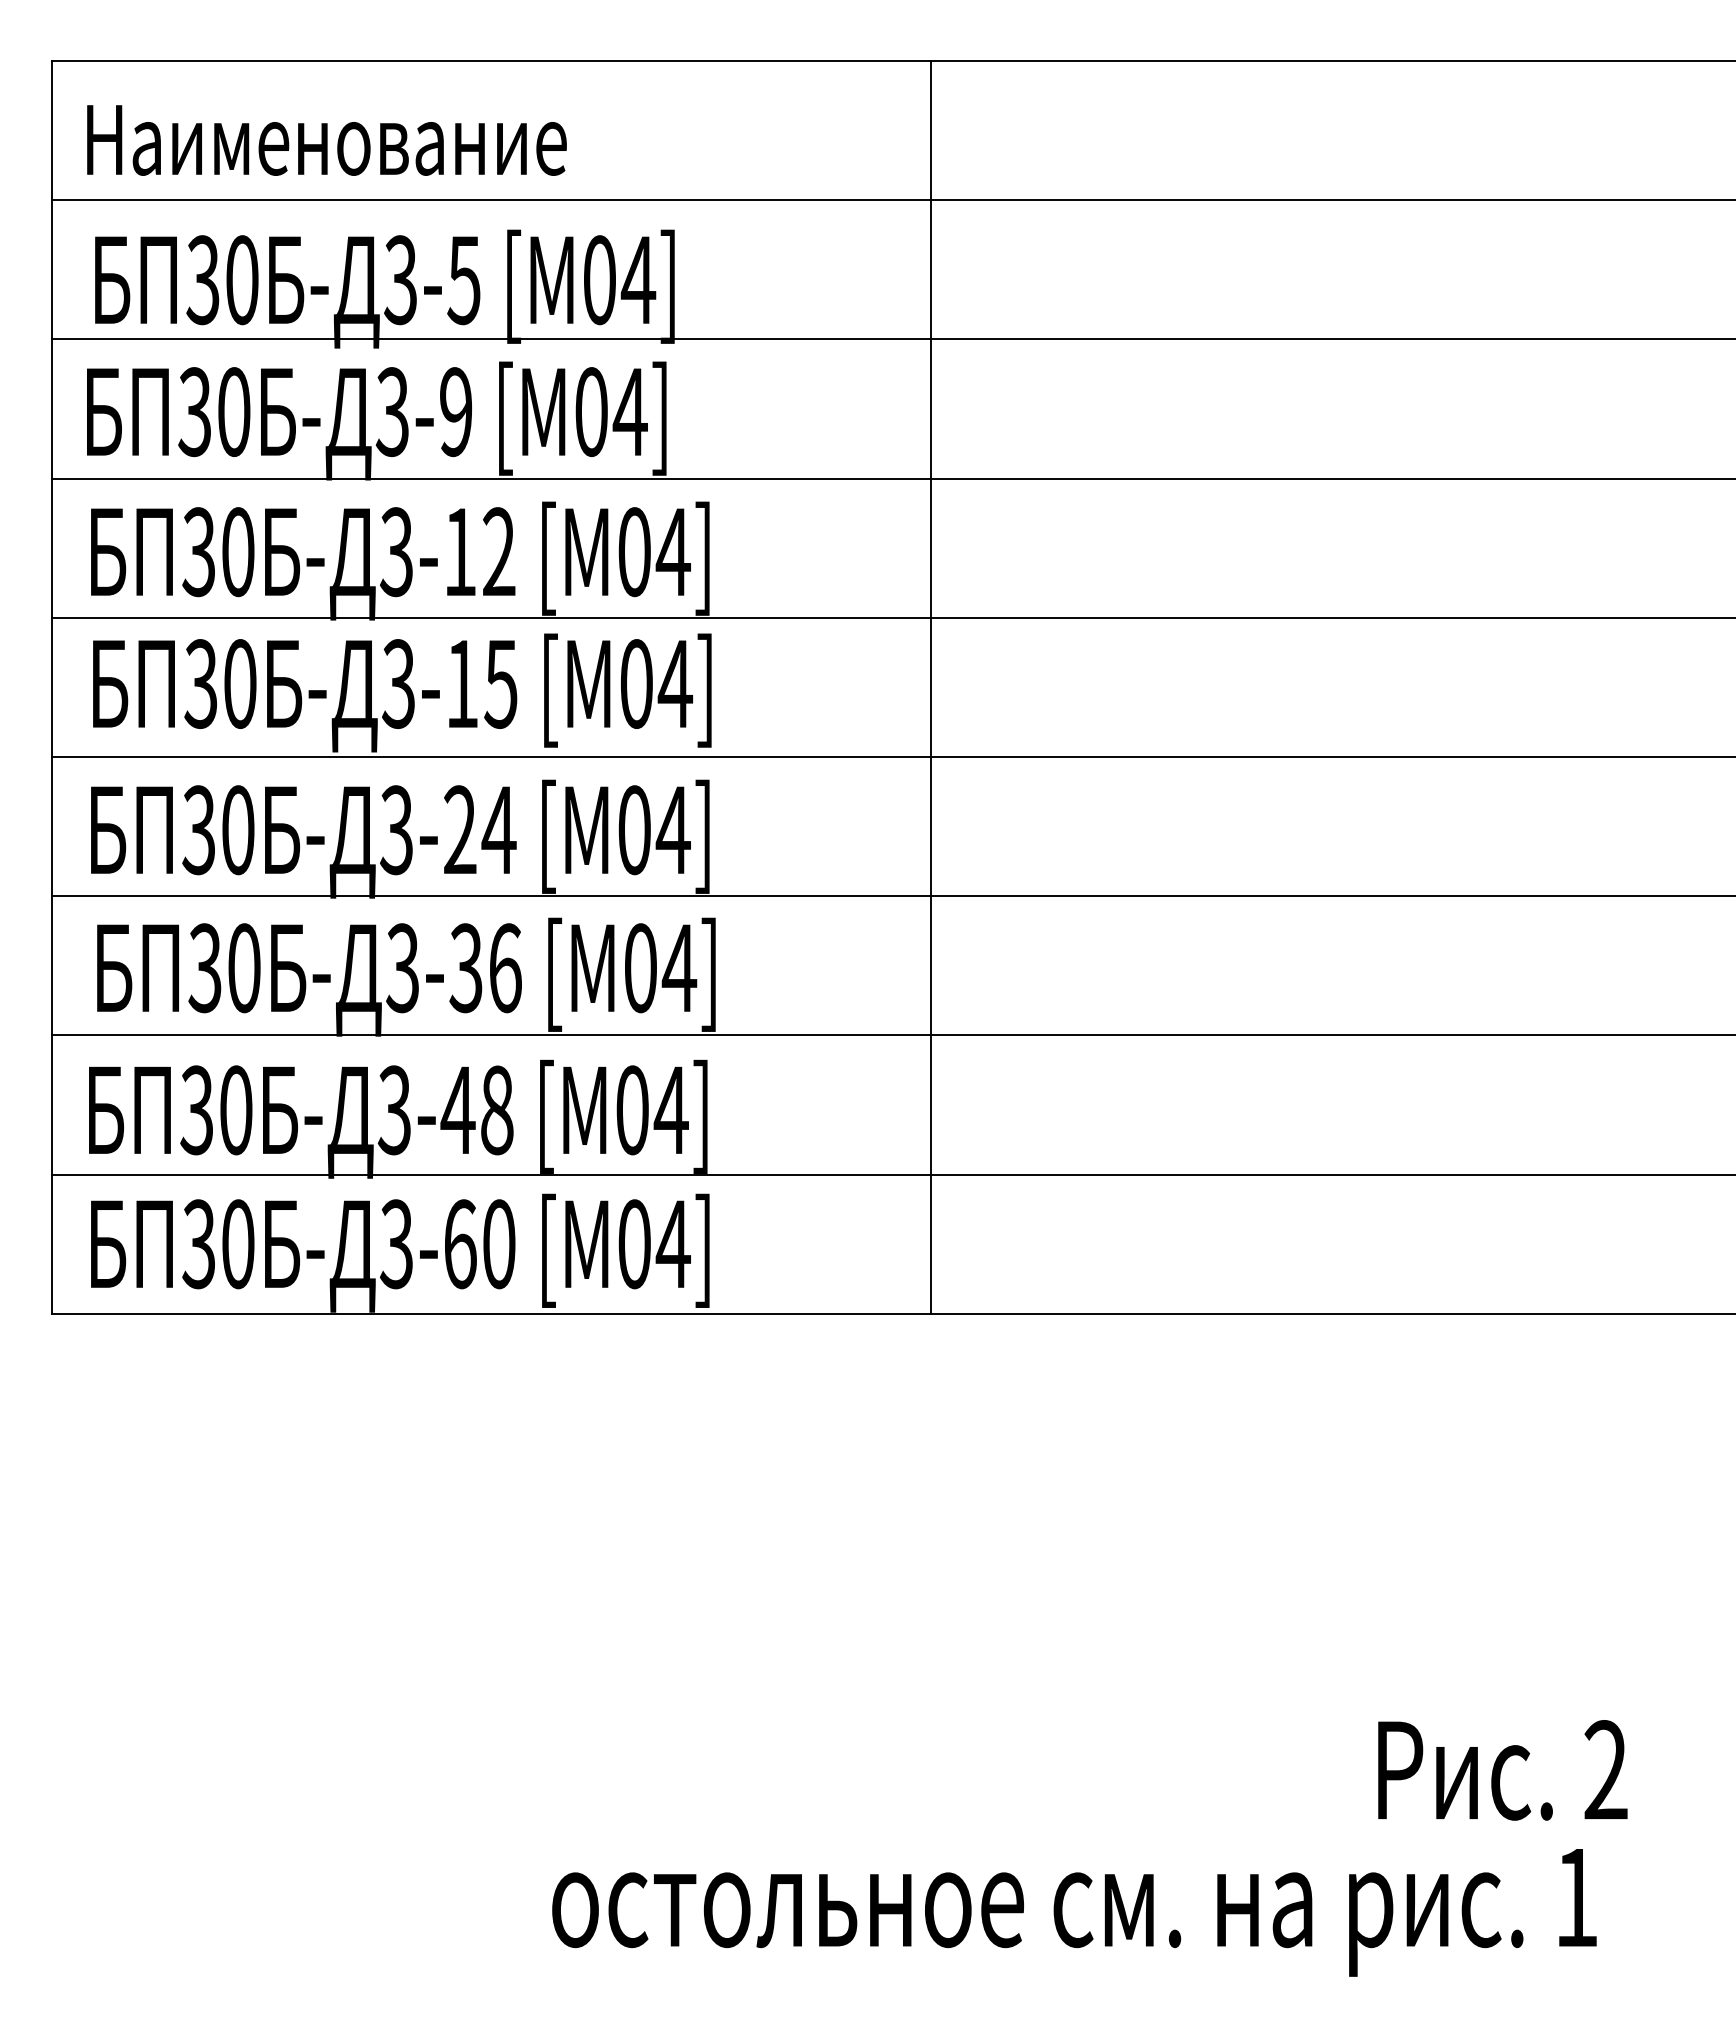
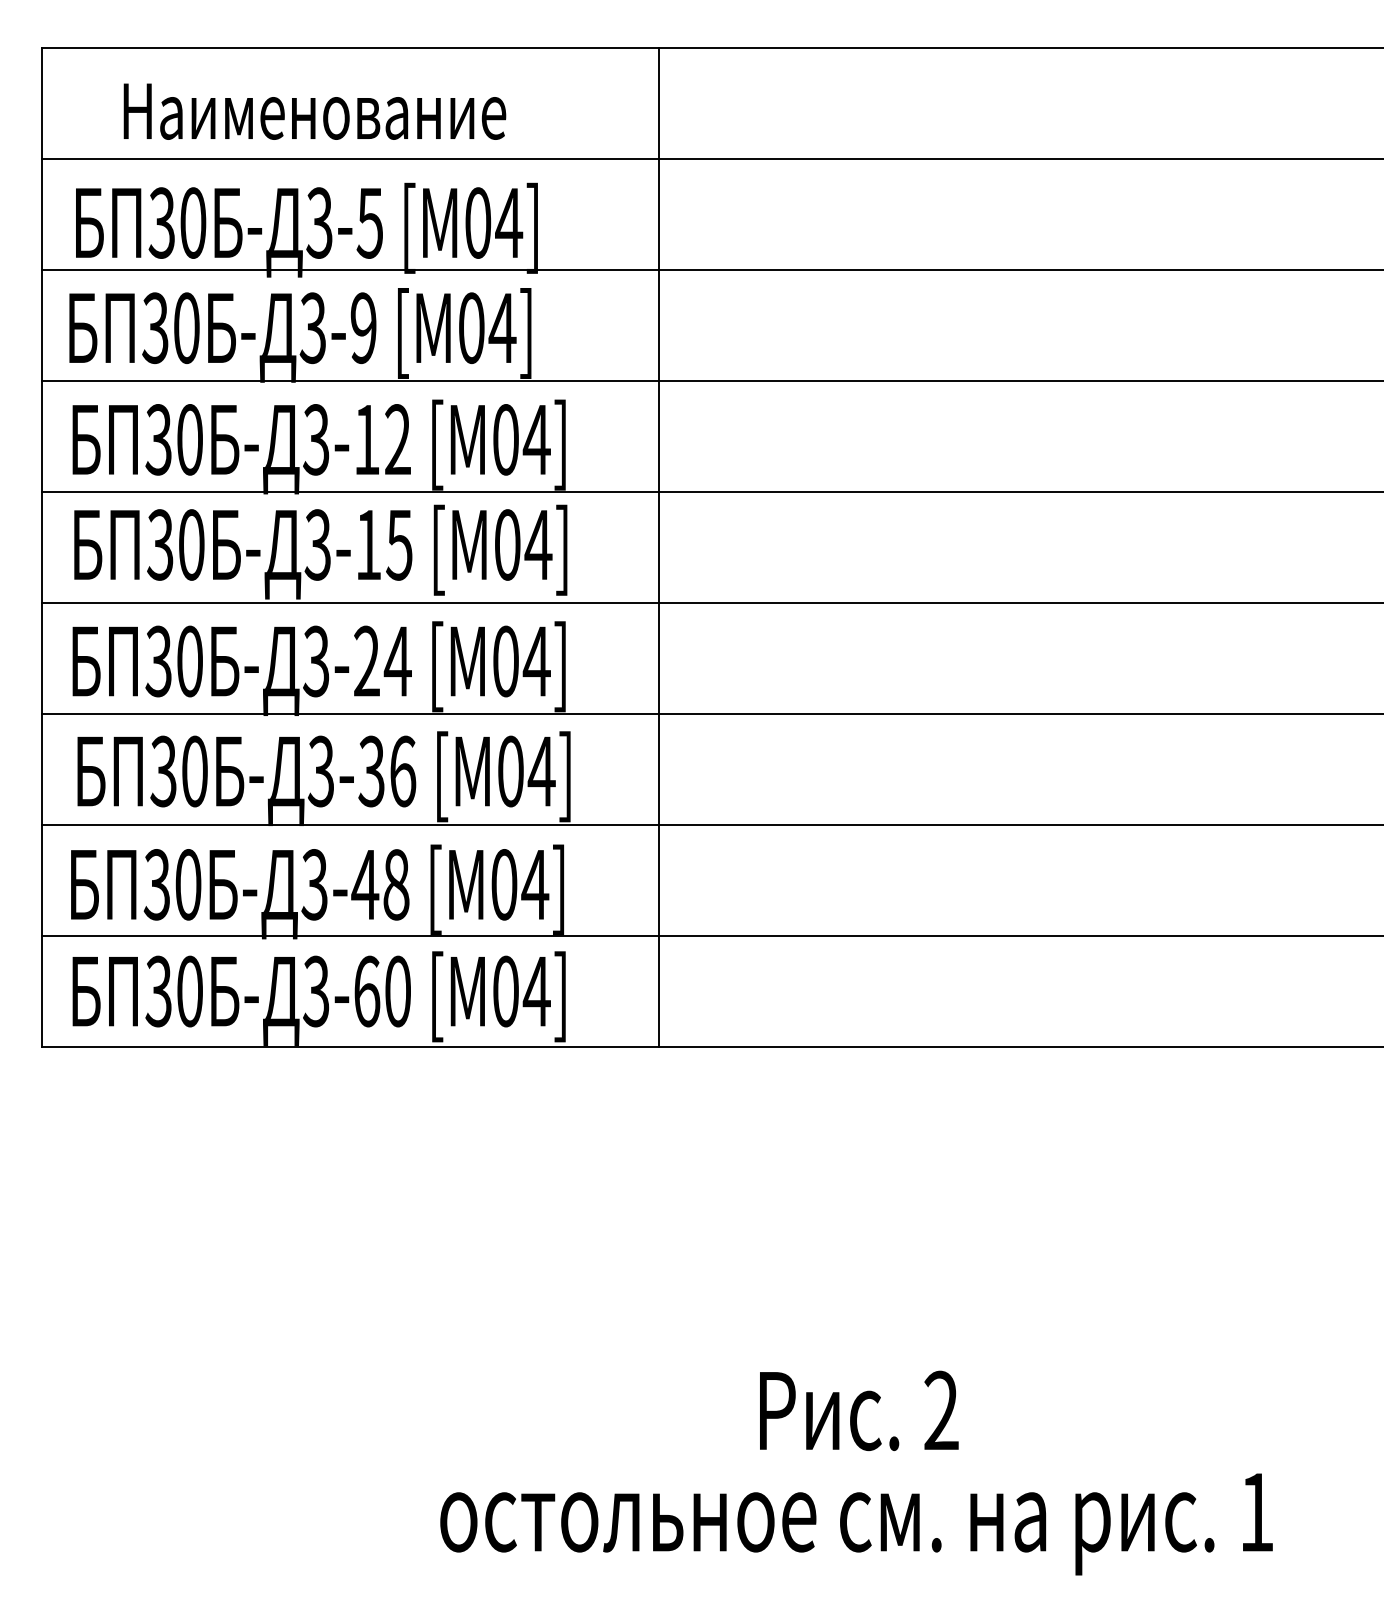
text: (326, 140) -> (314, 111), moved
line: (931, 687) -> (659, 547), moved
text: (1502, 1770) -> (858, 1411), moved

